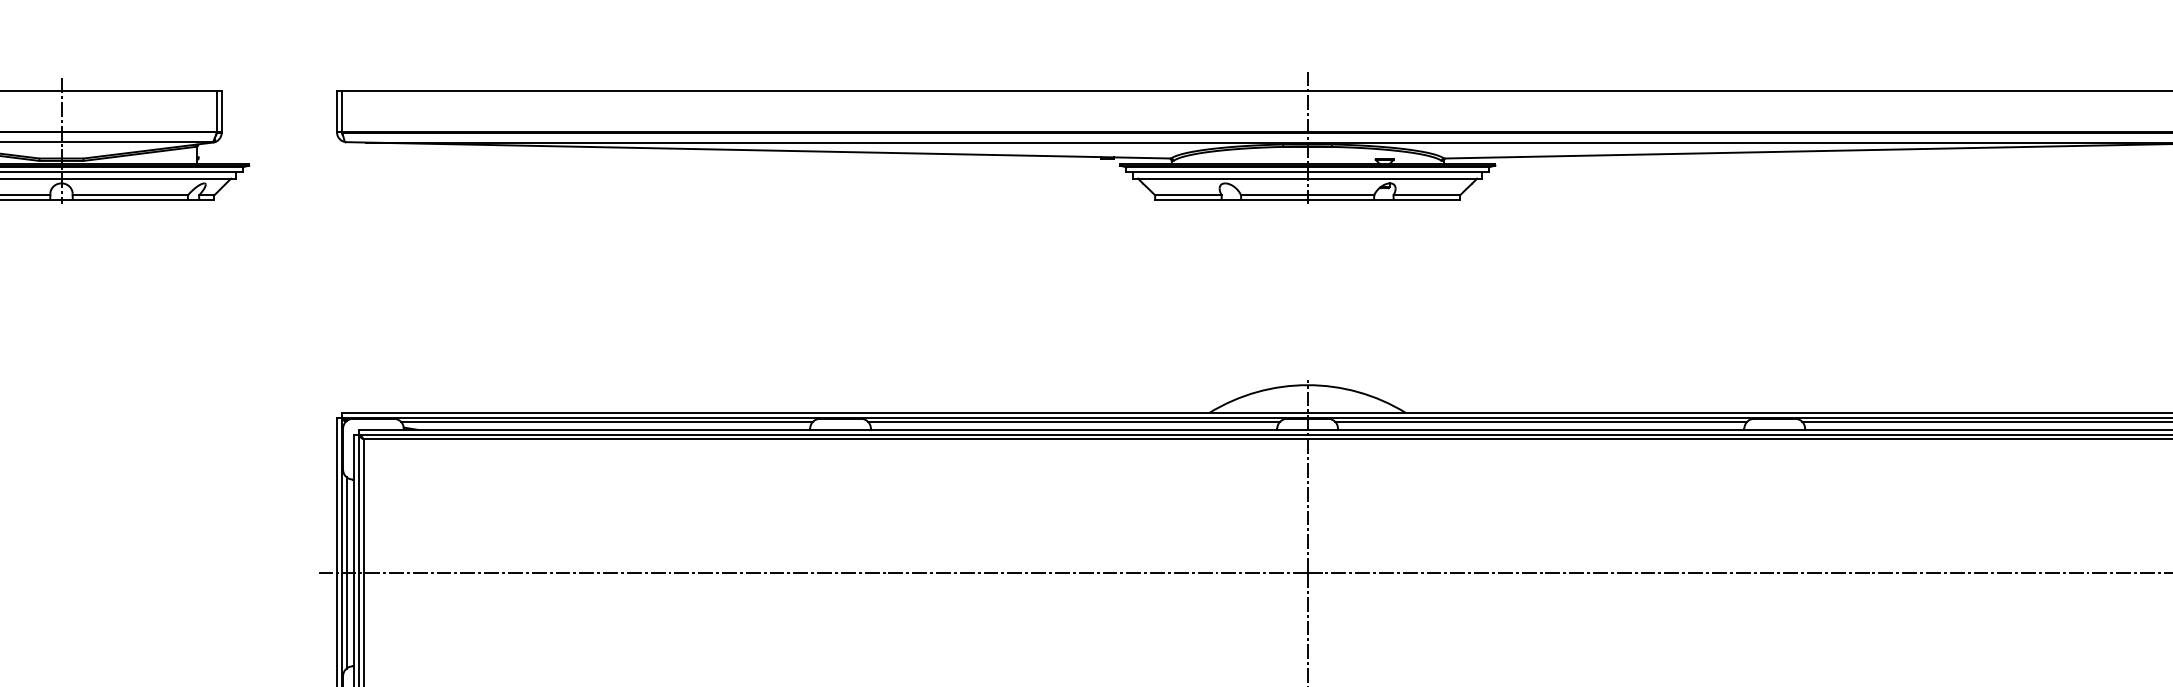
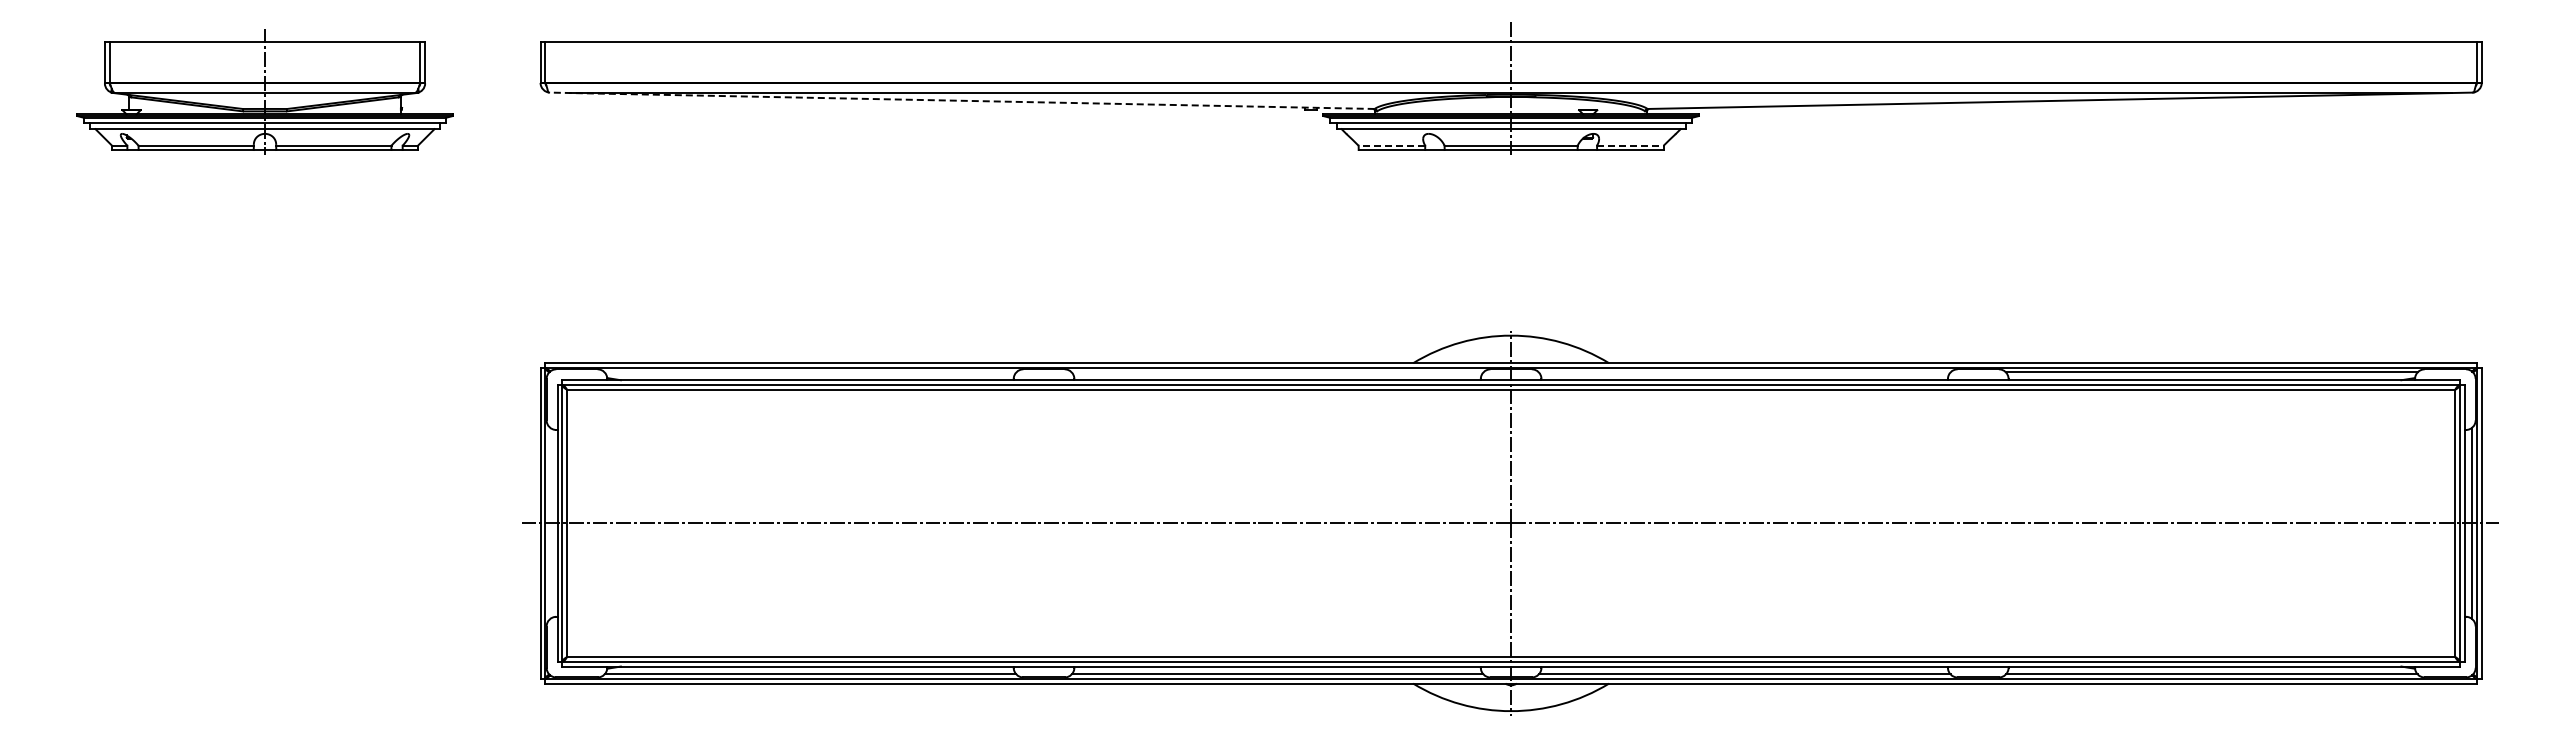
line: (757, 150) -> (961, 100), solid -> dashed
line: (1187, 195) -> (1391, 145), solid -> dashed
line: (1426, 195) -> (1630, 145), solid -> dashed
line: (606, 422) -> (810, 372), removed
line: (1073, 422) -> (1277, 372), removed
line: (1540, 422) -> (1744, 372), removed
line: (346, 573) -> (550, 523), removed

